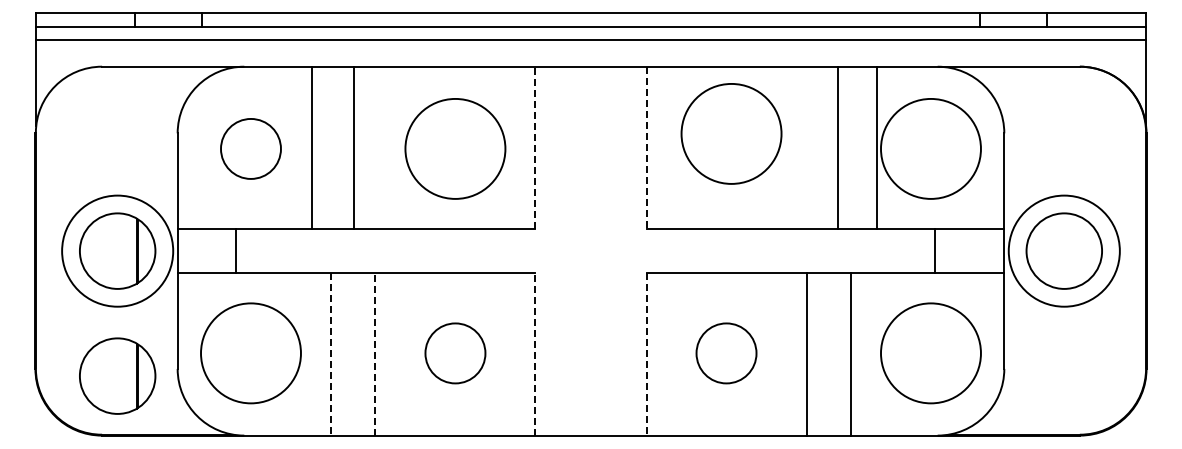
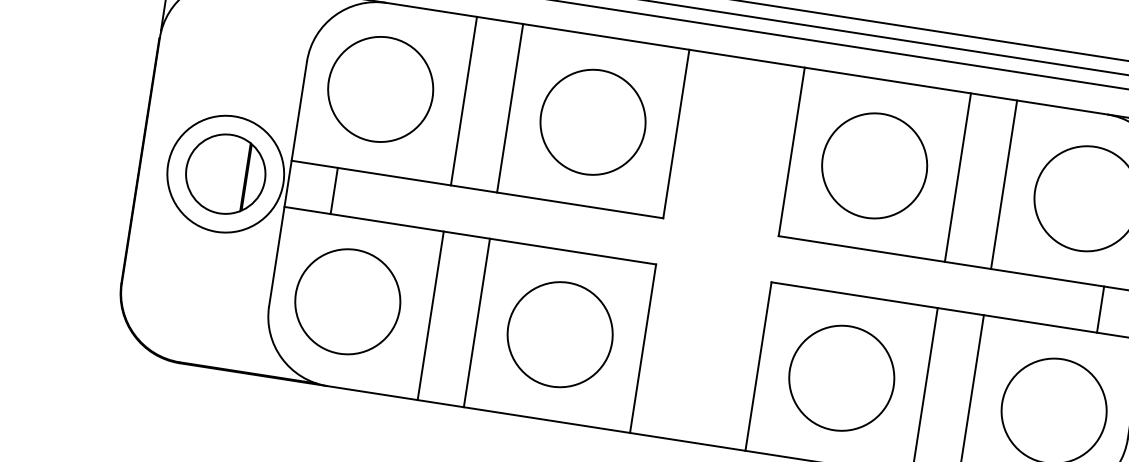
circle: (731, 133) -> (874, 165), moved
line: (312, 147) -> (464, 100), moved
line: (354, 147) -> (510, 107), moved
line: (535, 147) -> (676, 133), dashed -> solid
line: (837, 147) -> (957, 177), moved
line: (876, 147) -> (1003, 184), moved
circle: (250, 148) -> (380, 88), size x1.67
line: (646, 148) -> (791, 152), dashed -> solid
line: (236, 250) -> (334, 190), moved
line: (934, 250) -> (1100, 308), moved
circle: (455, 353) -> (560, 334), size x1.67
circle: (726, 353) -> (841, 378), size x1.67
line: (331, 354) -> (431, 315), dashed -> solid
line: (375, 354) -> (476, 322), dashed -> solid
line: (535, 354) -> (643, 348), dashed -> solid
line: (646, 354) -> (758, 366), dashed -> solid
part: (117, 375) -> (205, 303), removed

